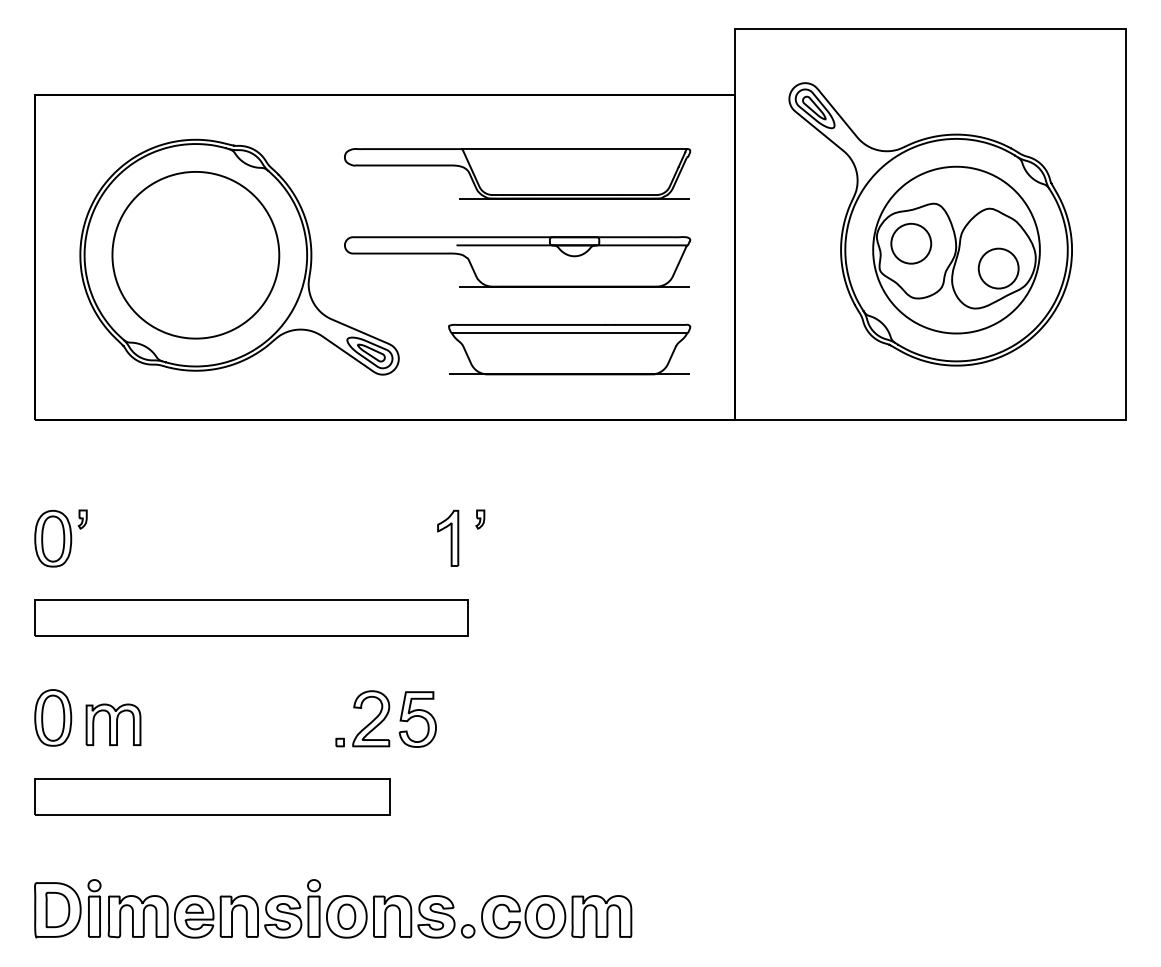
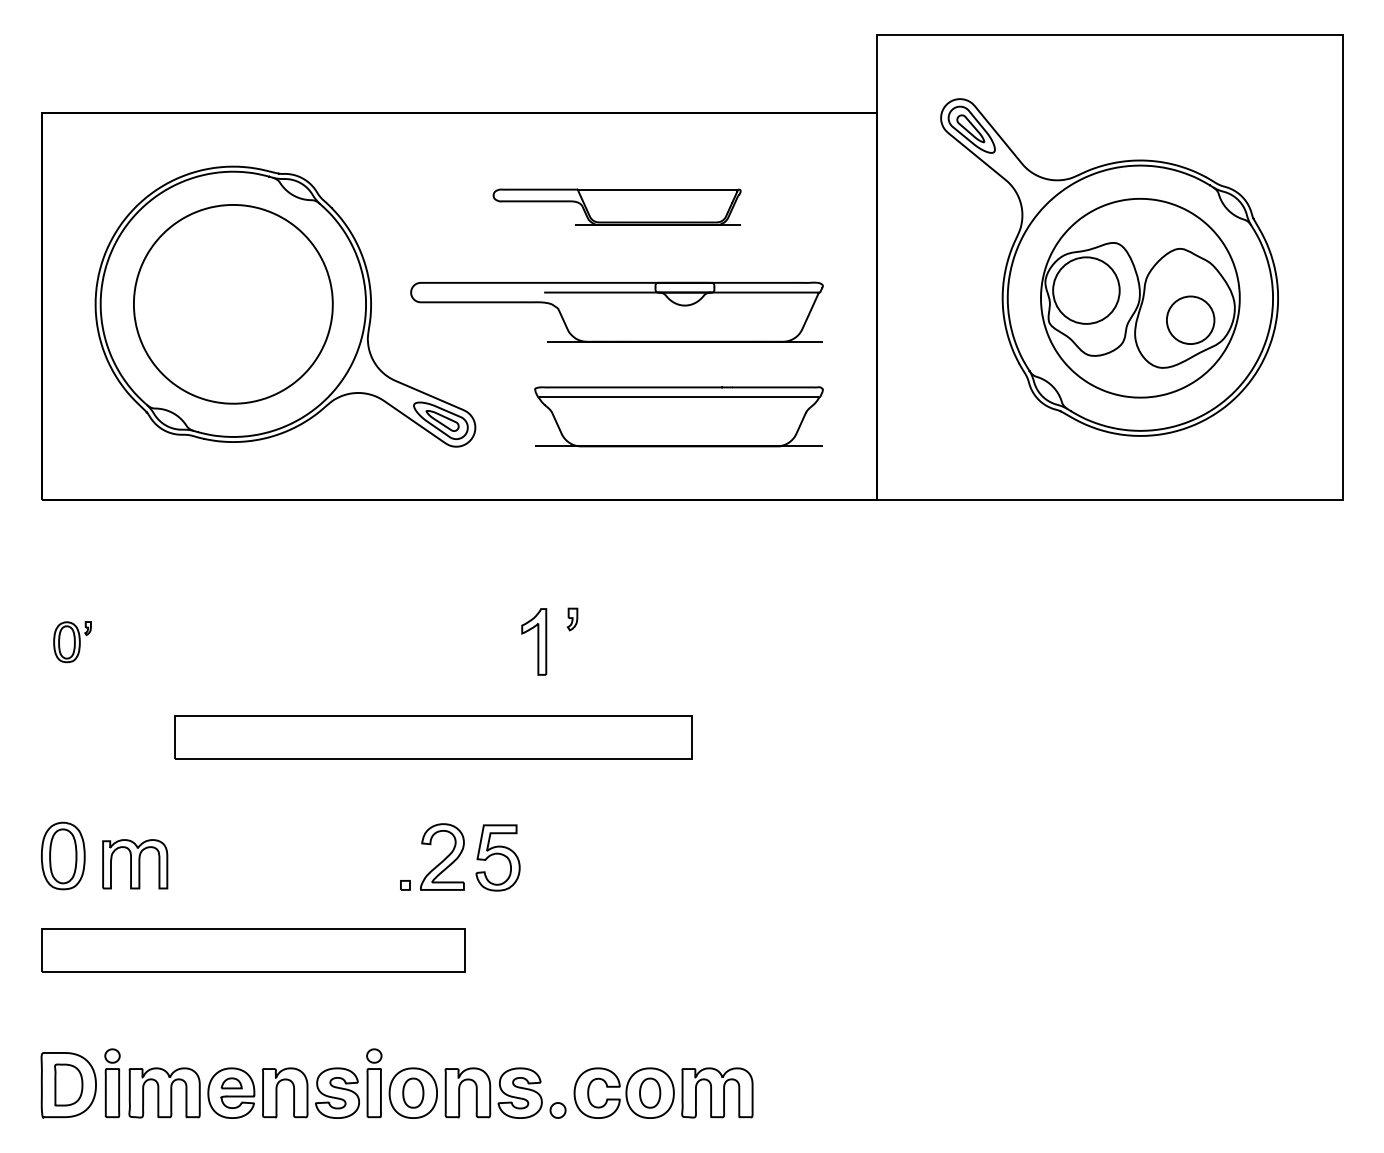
part: (517, 173) -> (616, 206), size x0.6
circle: (911, 243) -> (1086, 290), size x1.4
part: (60, 538) -> (71, 642), size x0.6
part: (251, 617) -> (433, 736), moved

